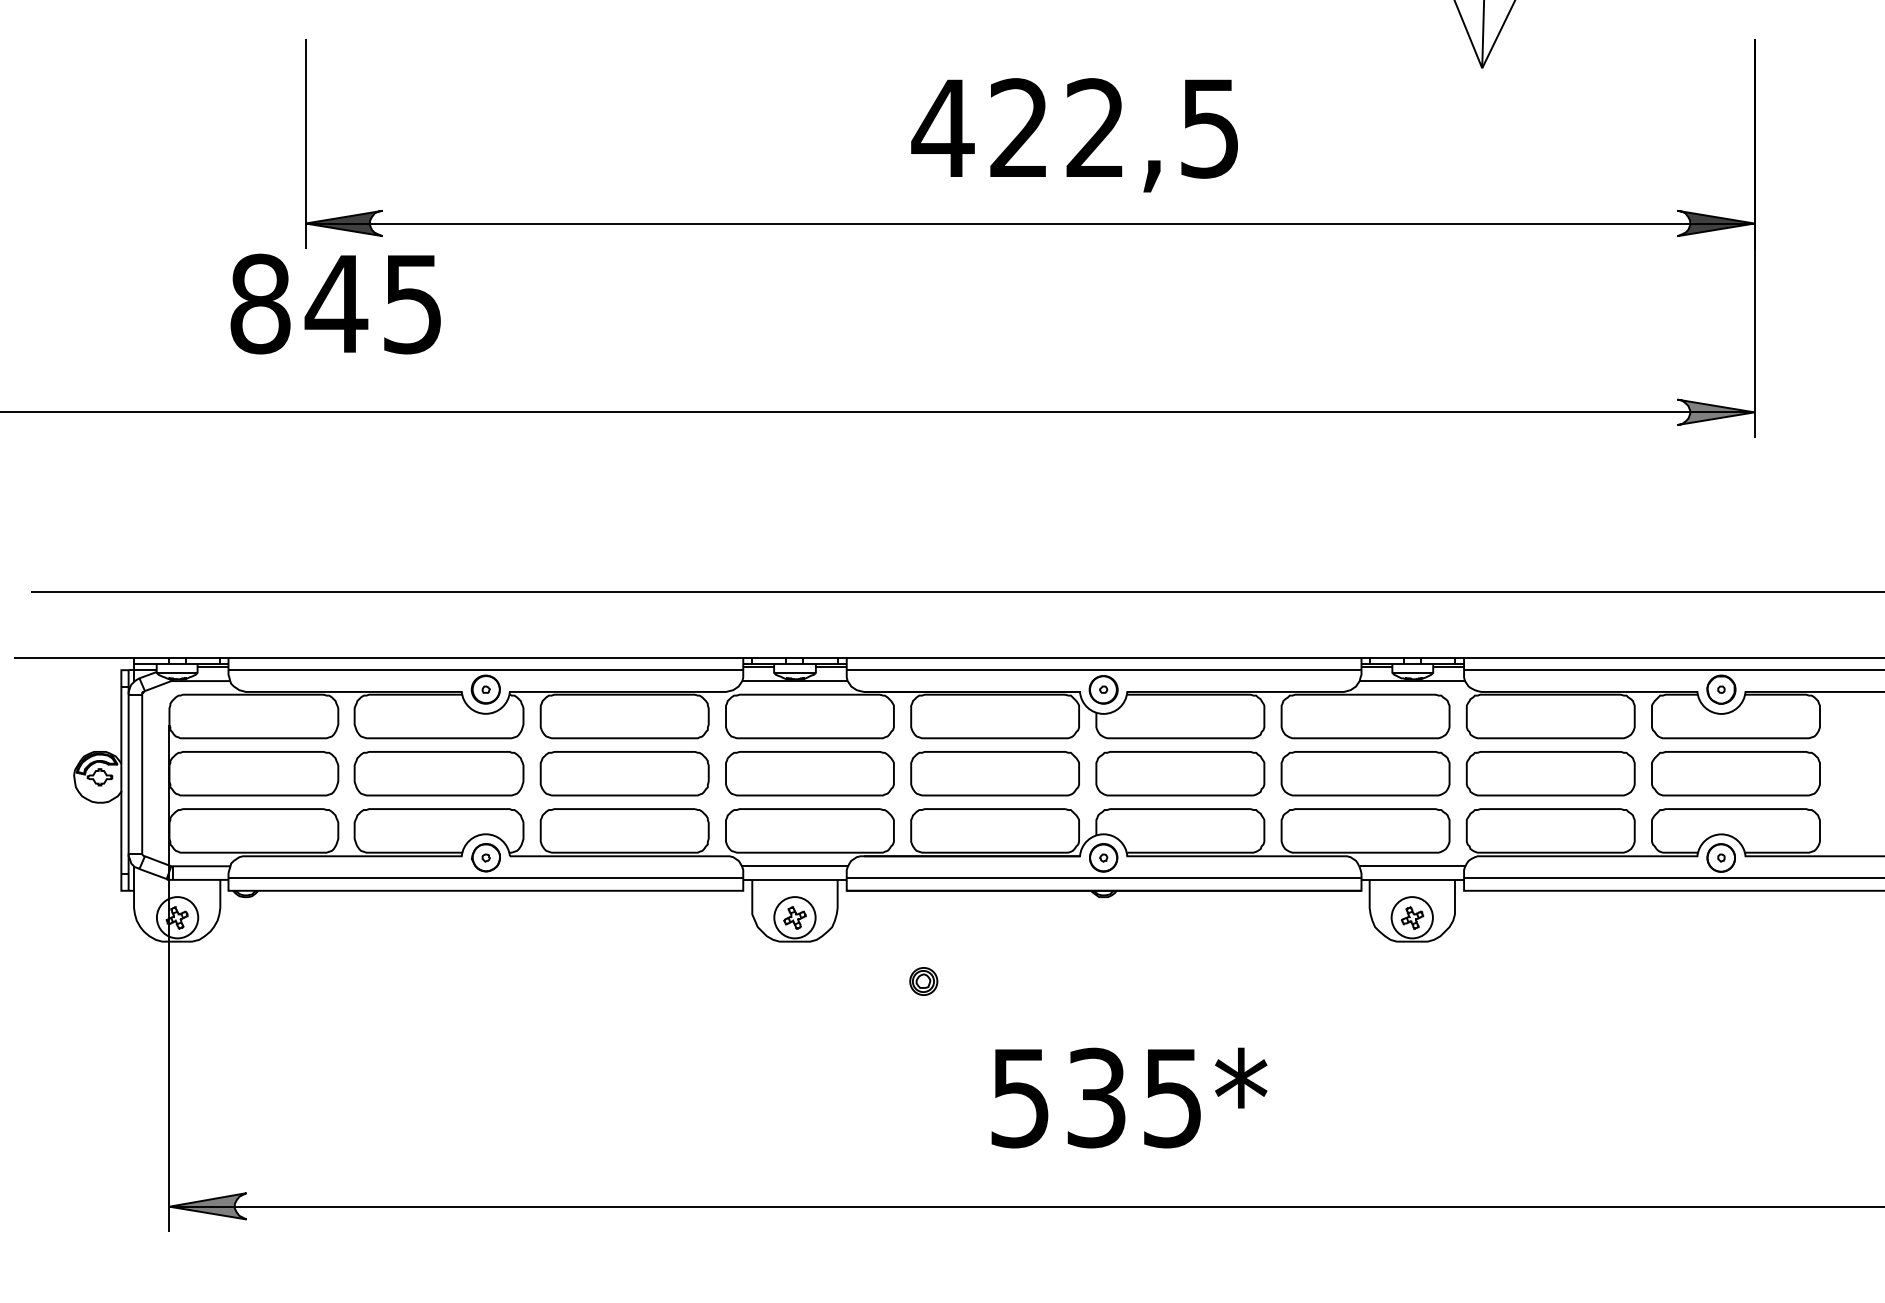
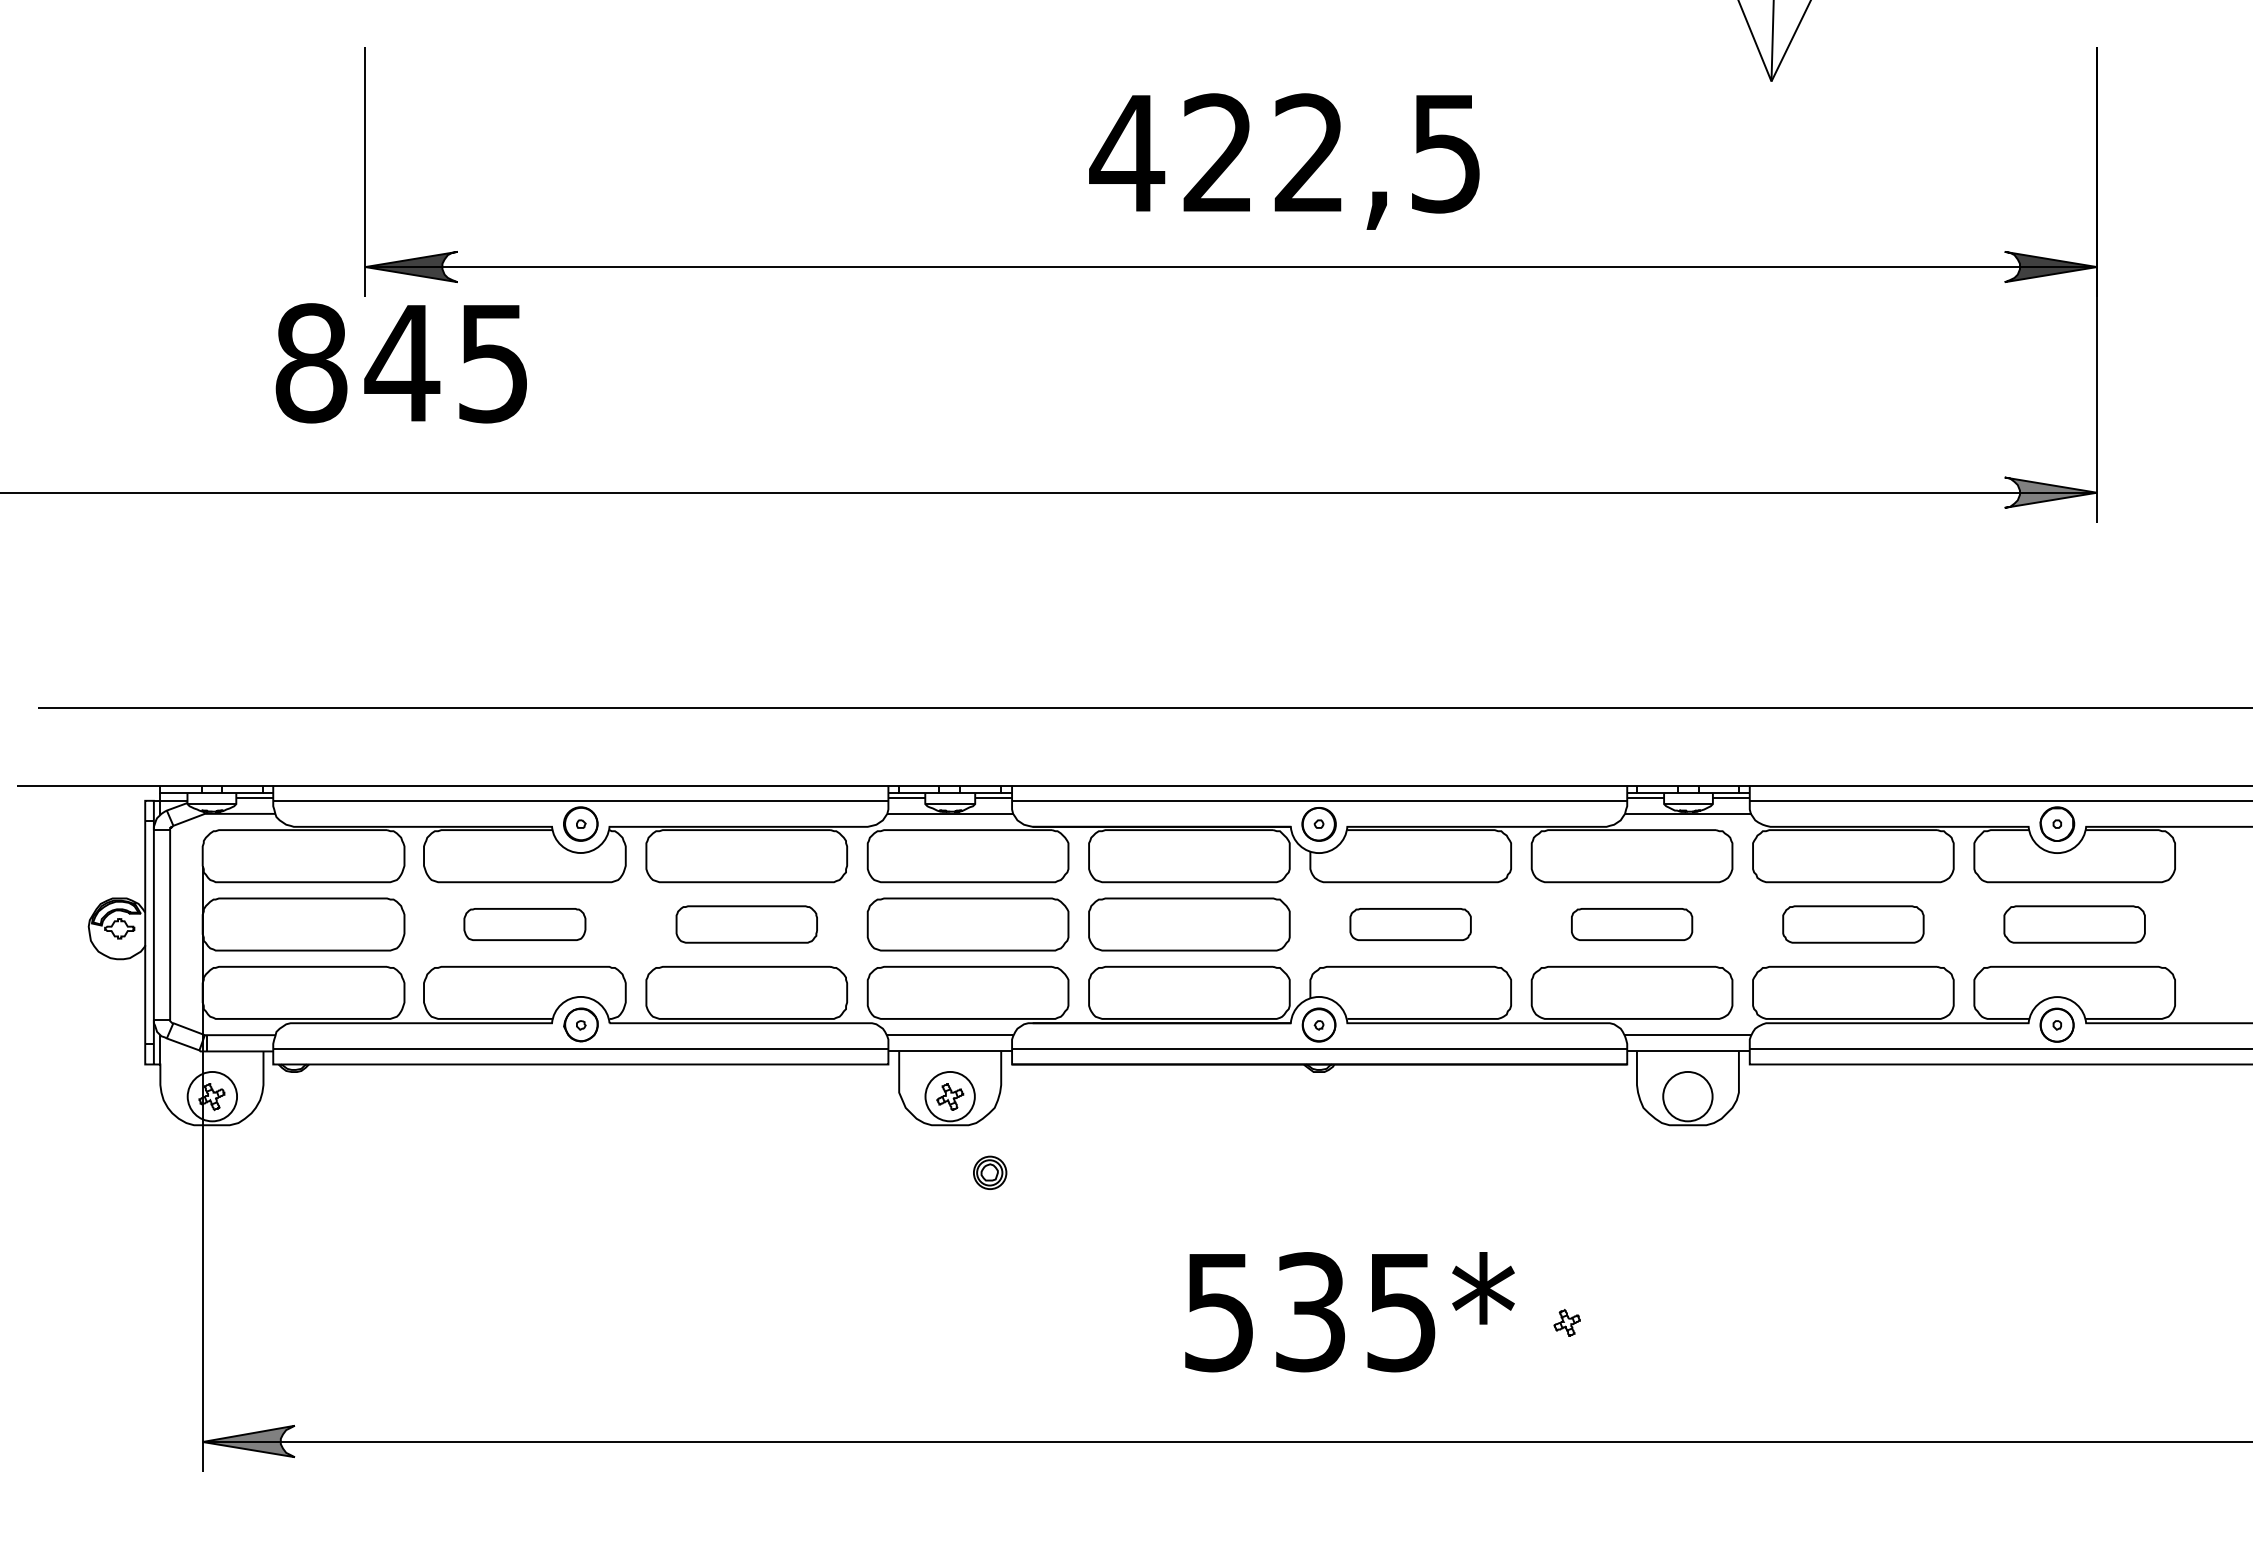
part: (438, 773) -> (524, 924), size x0.6
part: (624, 773) -> (746, 924), size x0.7
part: (1180, 773) -> (1410, 924), size x0.6
part: (1365, 773) -> (1631, 924), size x0.6
part: (1550, 773) -> (1853, 924), size x0.7
part: (1735, 773) -> (2074, 924), size x0.7
part: (1411, 917) -> (1566, 1322), moved
part: (924, 981) -> (990, 1172), moved

